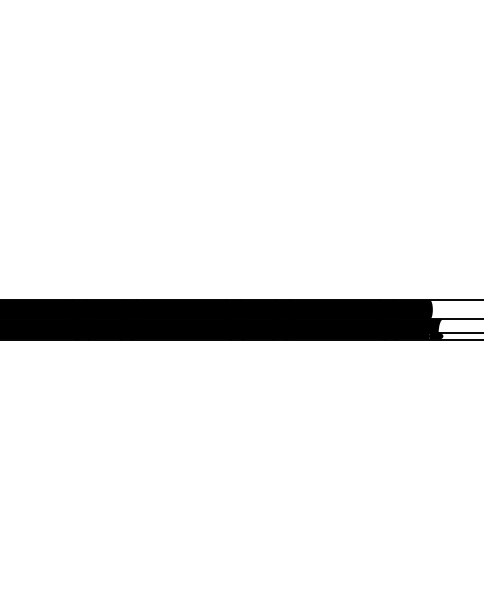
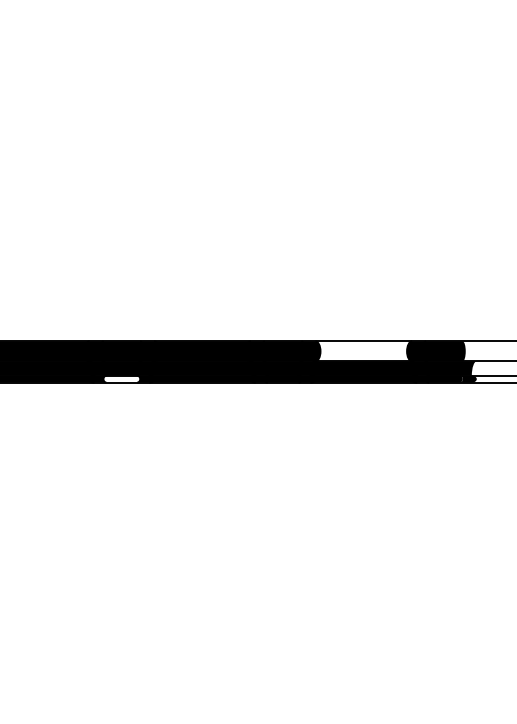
fill: (335, 309) -> (363, 351), removed
fill: (104, 335) -> (121, 378), removed

